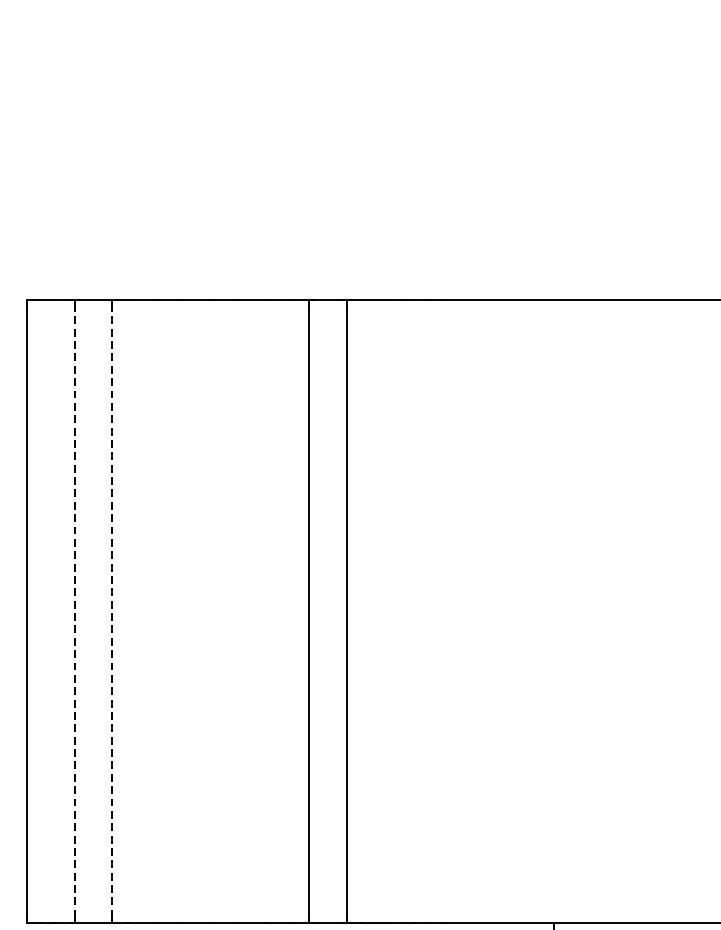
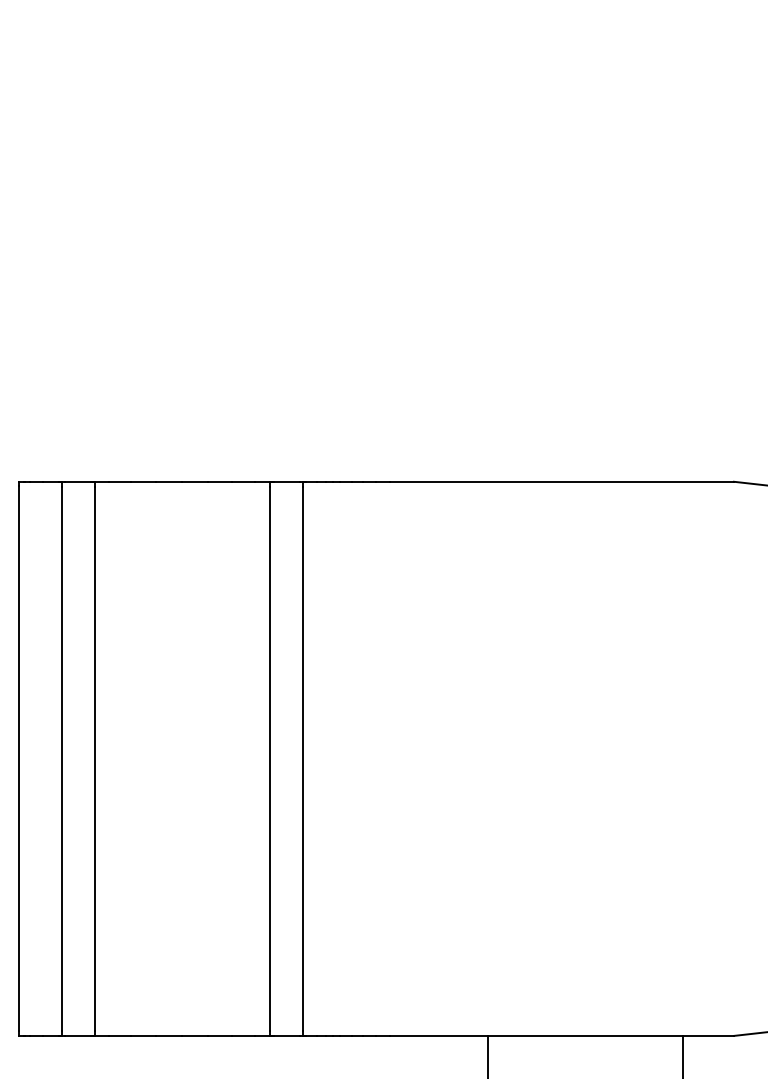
line: (74, 611) -> (61, 758), dashed -> solid
line: (111, 611) -> (94, 758), dashed -> solid

